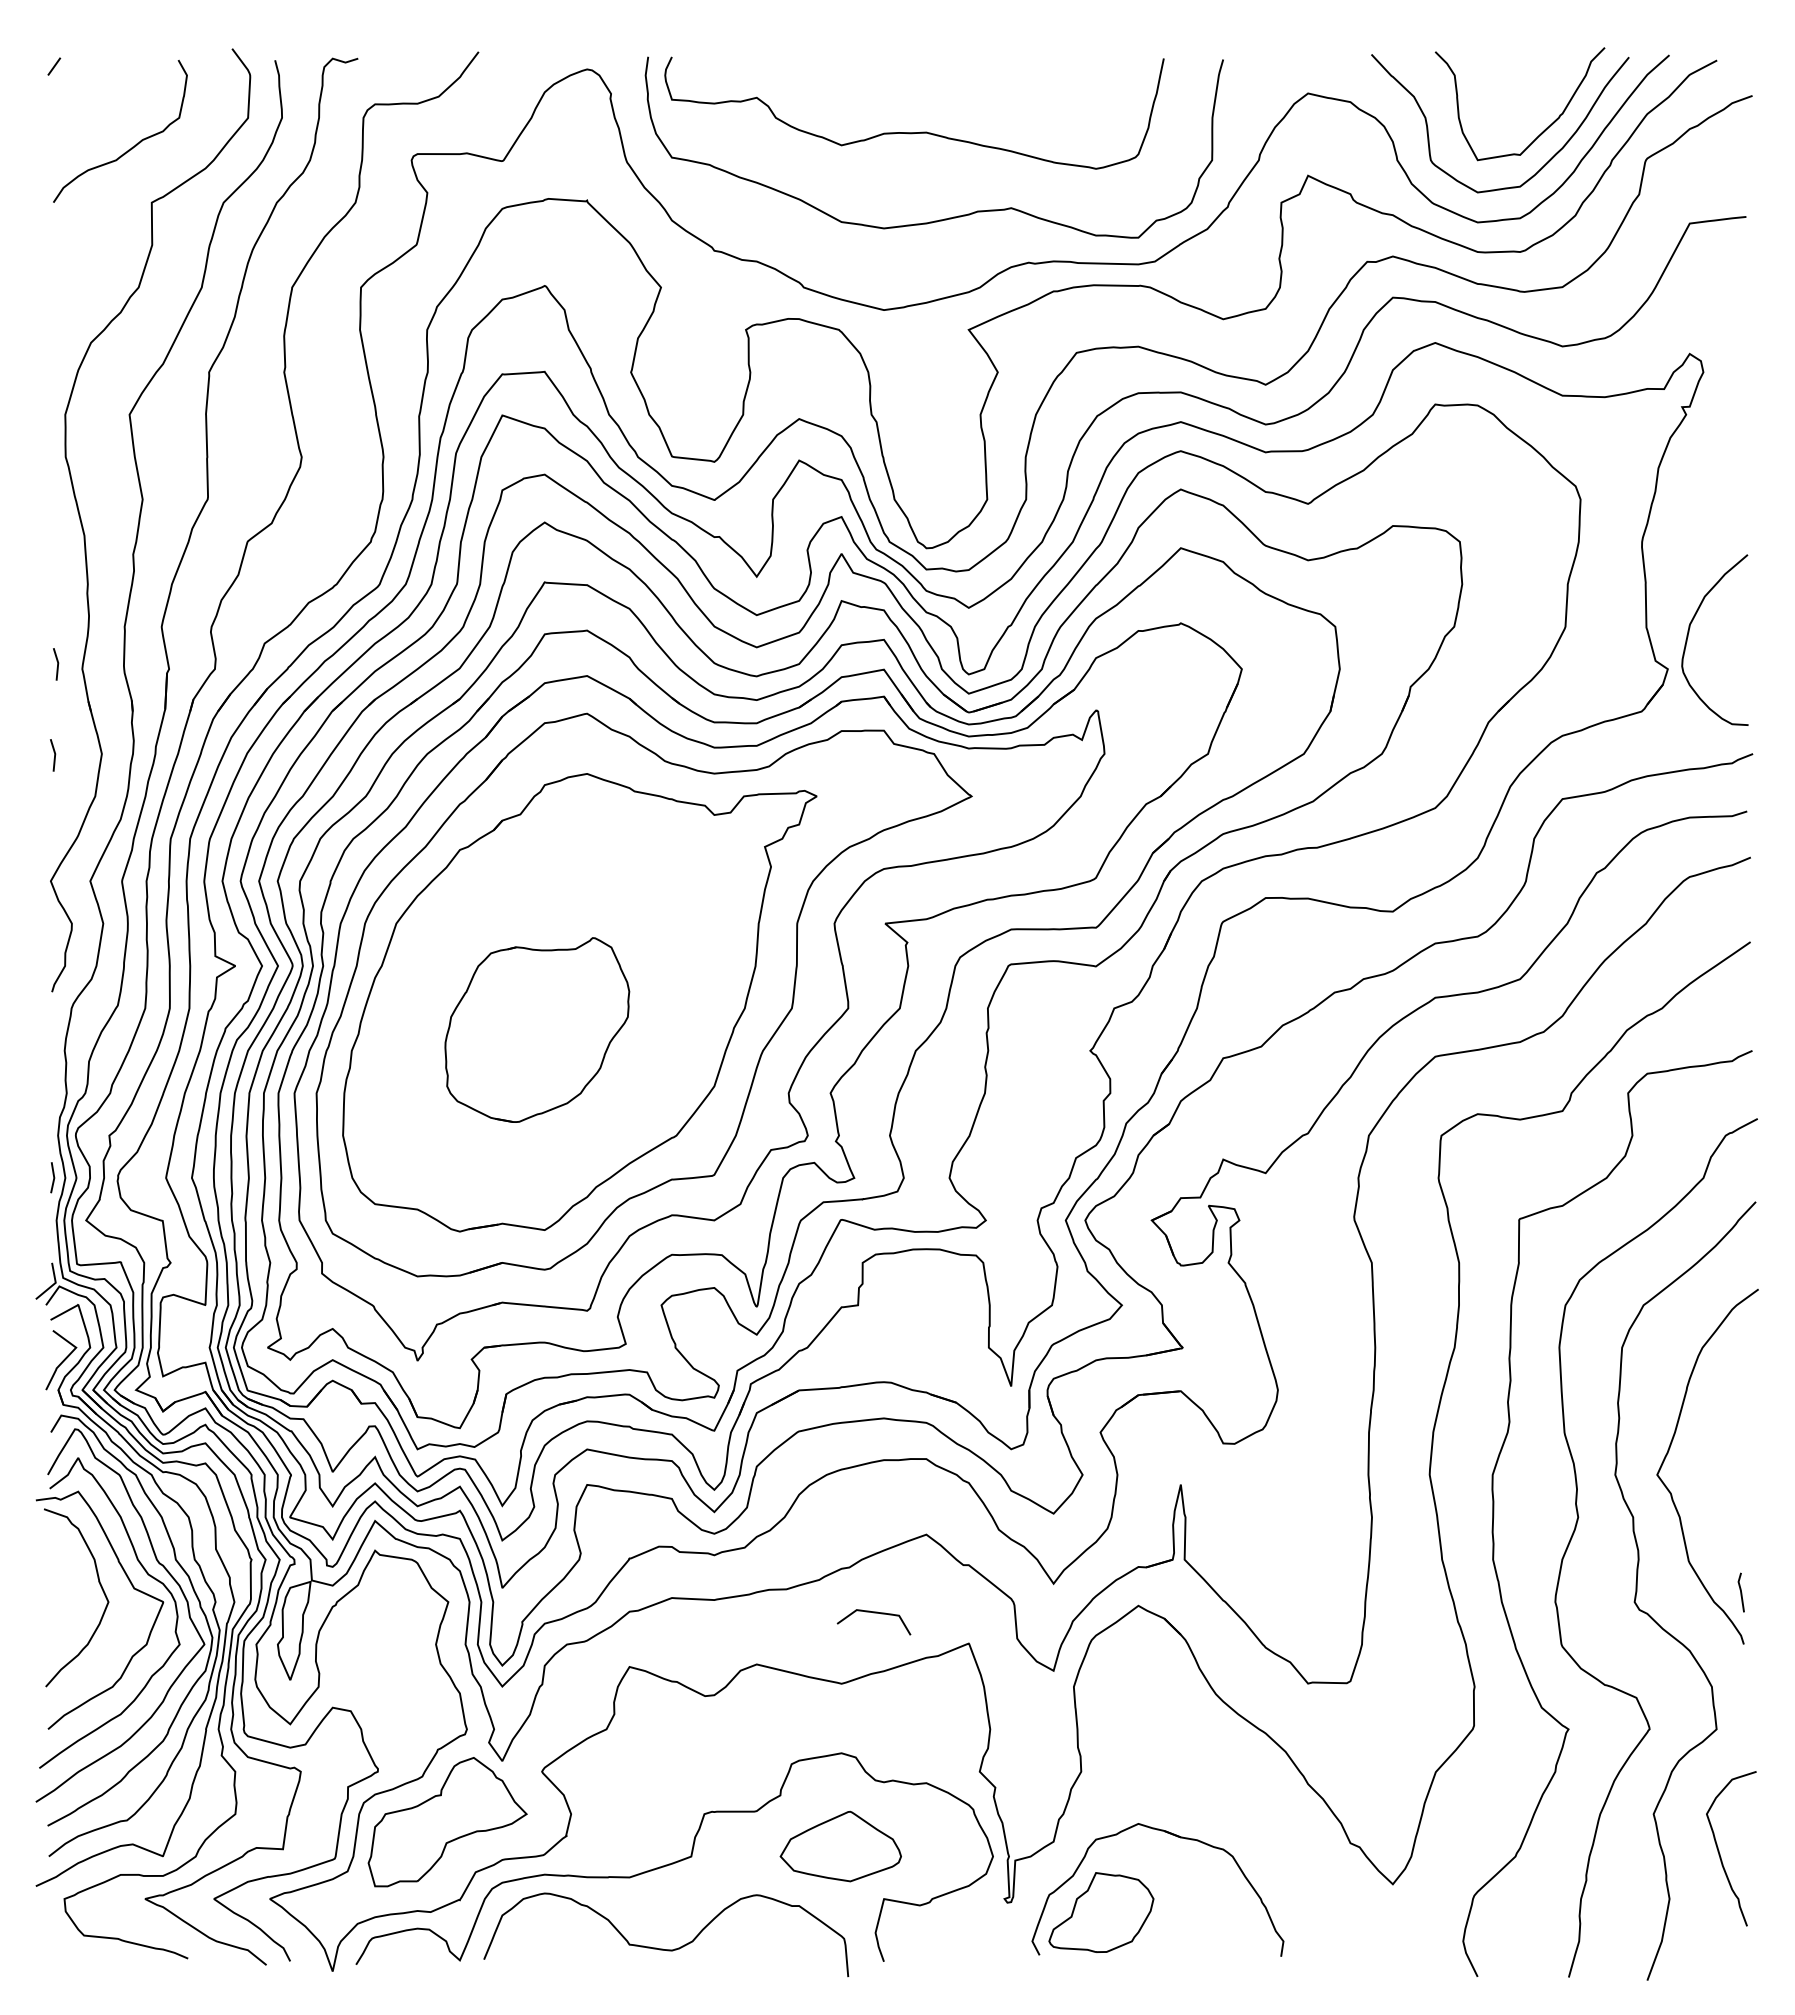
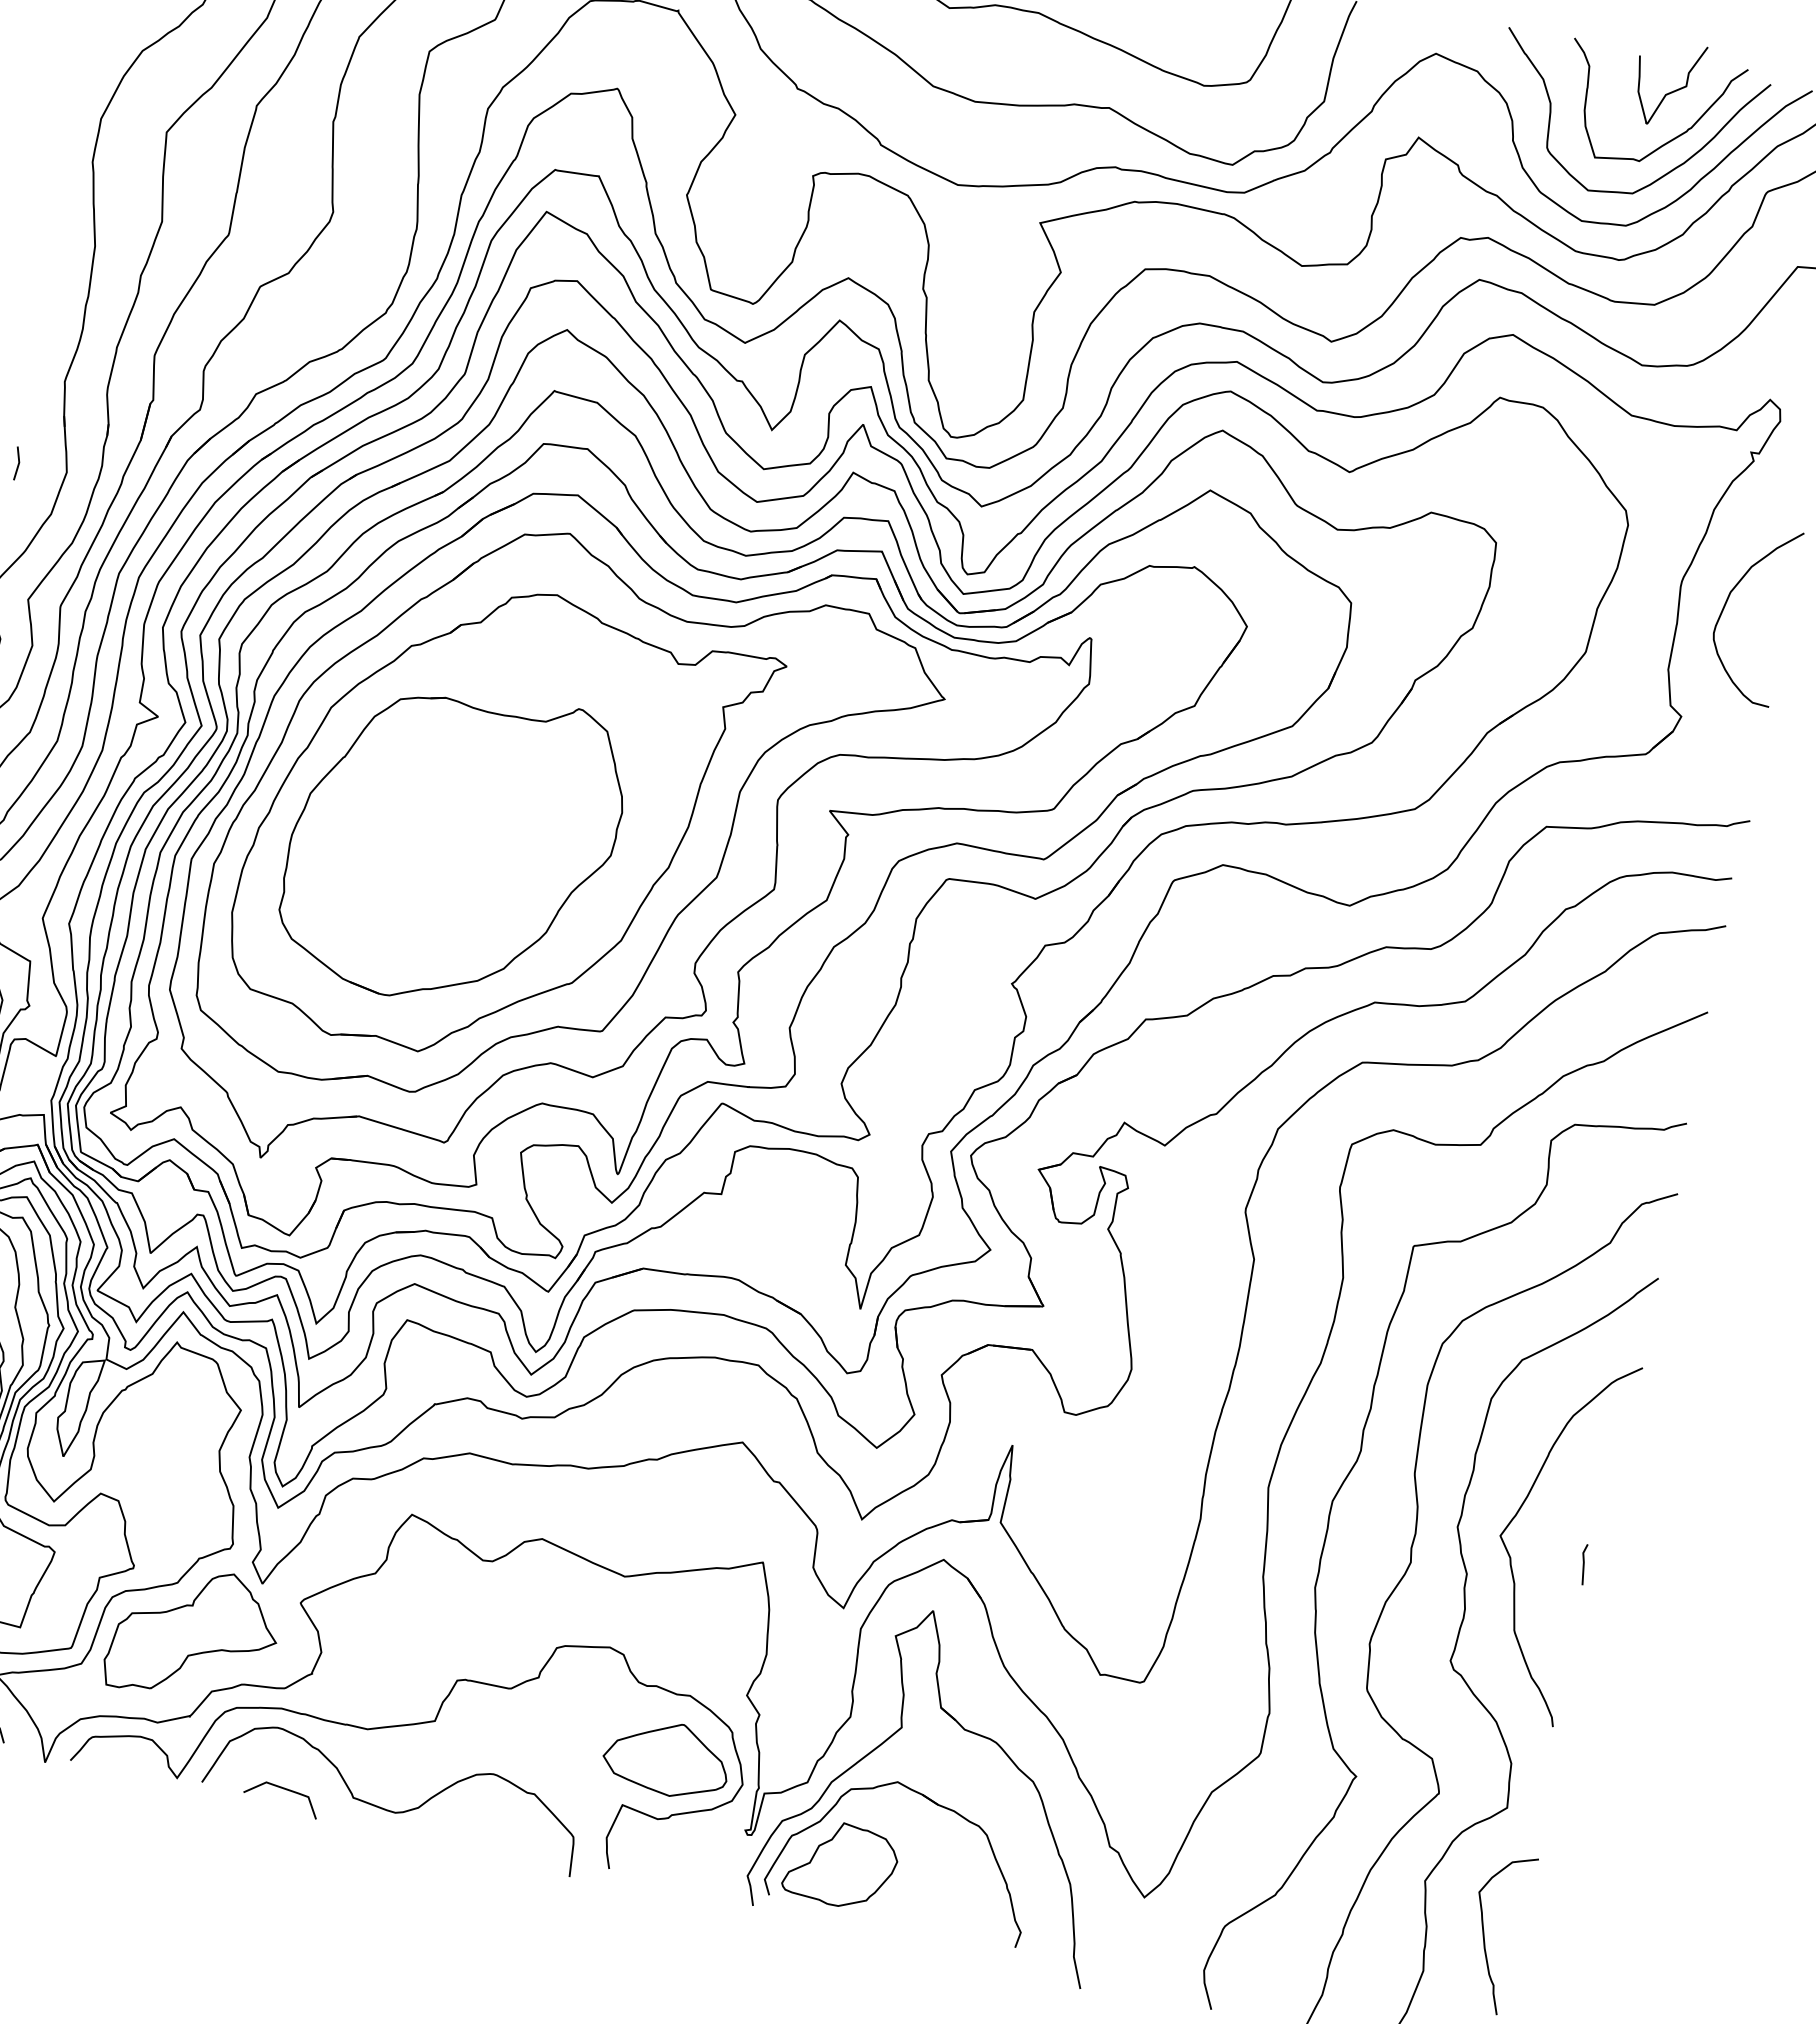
curve: (1537, 82) -> (1672, 90), added
curve: (1689, 632) -> (1728, 600), moved
line: (57, 664) -> (40, 371), removed
part: (537, 1029) -> (452, 845), size x1.67
line: (1740, 1592) -> (1583, 1564), moved
curve: (873, 1613) -> (282, 1789), moved
part: (1190, 1762) -> (963, 1730), added
part: (840, 1846) -> (666, 1758), moved

